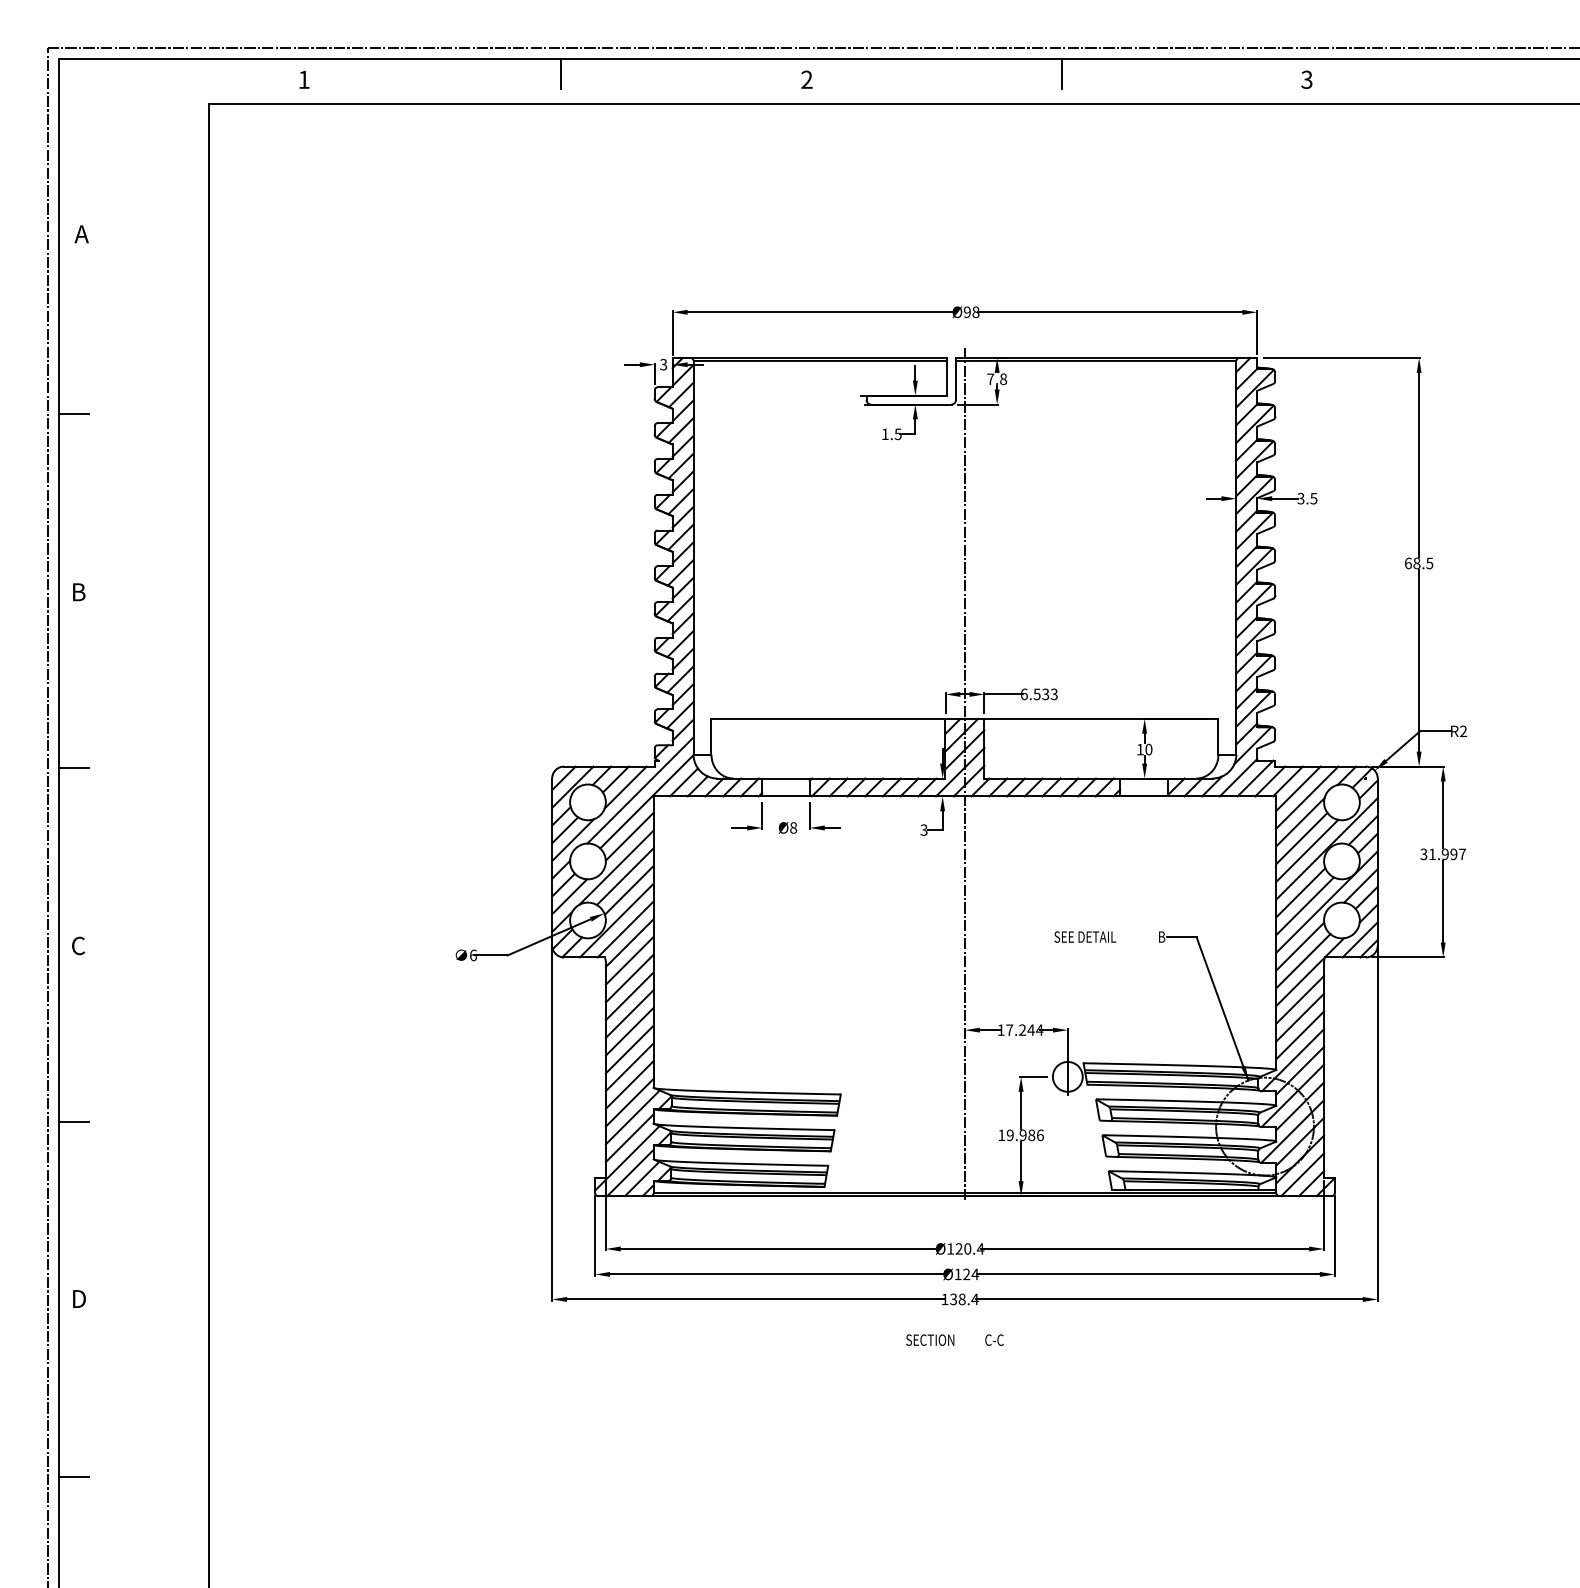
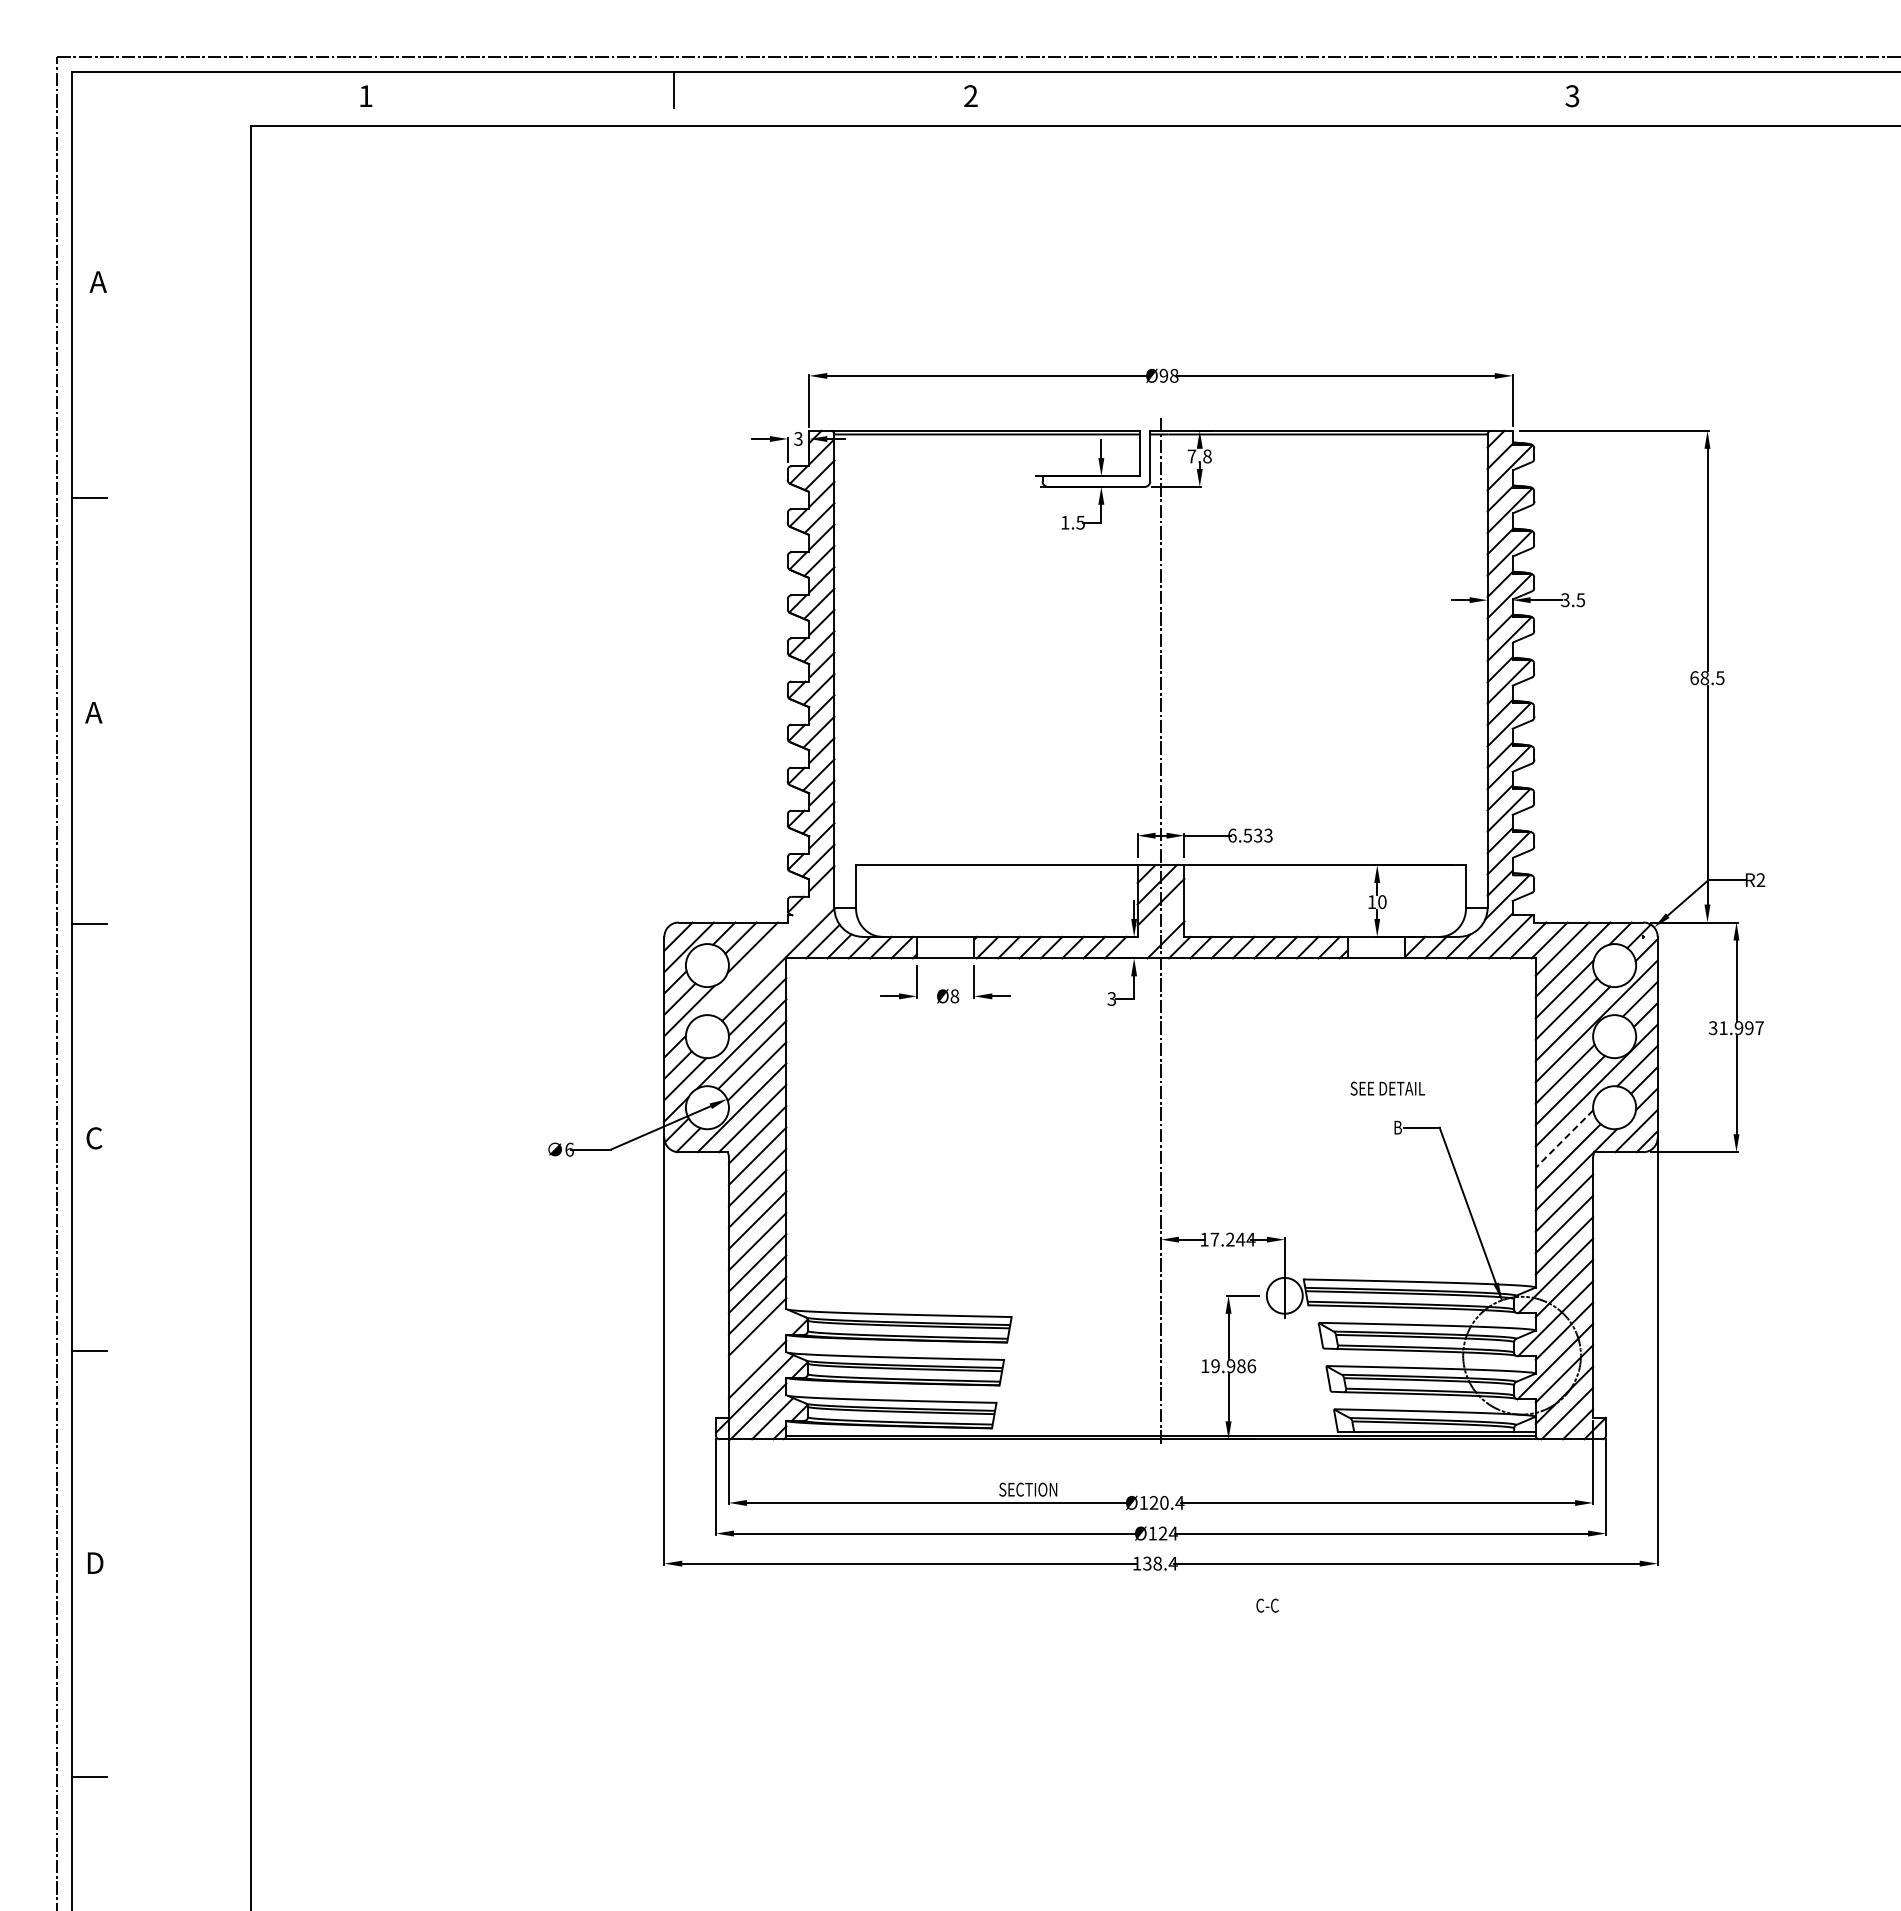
line: (1061, 74) -> (1277, 89), removed
text: (77, 592) -> (93, 712), B -> A
line: (960, 772) -> (1155, 929), removed
line: (640, 790) -> (770, 951), removed
text: (1085, 936) -> (1387, 1088), moved
line: (1300, 946) -> (1564, 1139), solid -> dashed
line: (632, 1117) -> (760, 1344), removed
text: (930, 1340) -> (1028, 1489), moved
text: (994, 1340) -> (1267, 1605), moved

